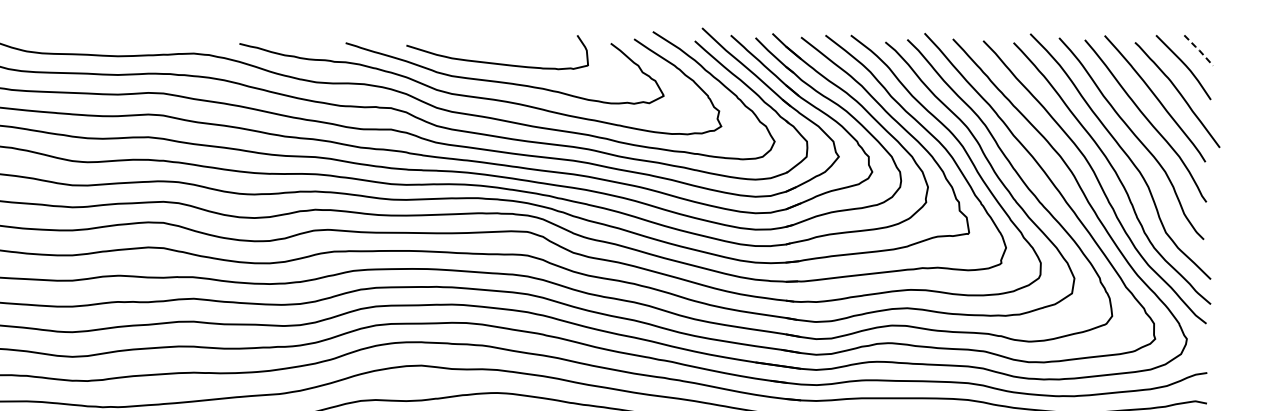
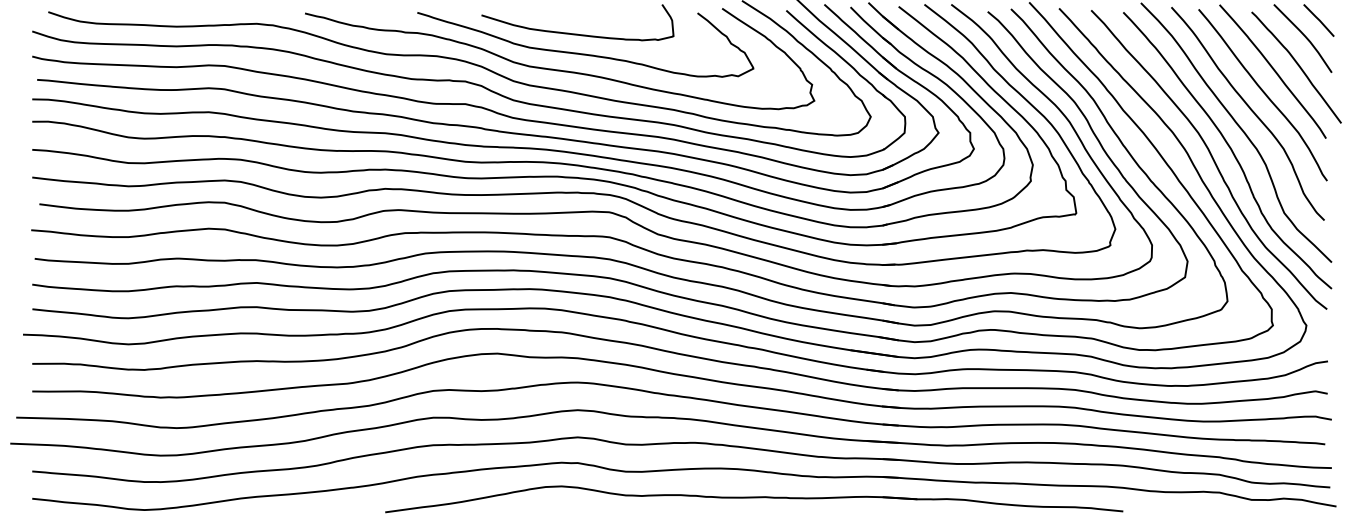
line: (1199, 49) -> (1319, 19), dashed -> solid

